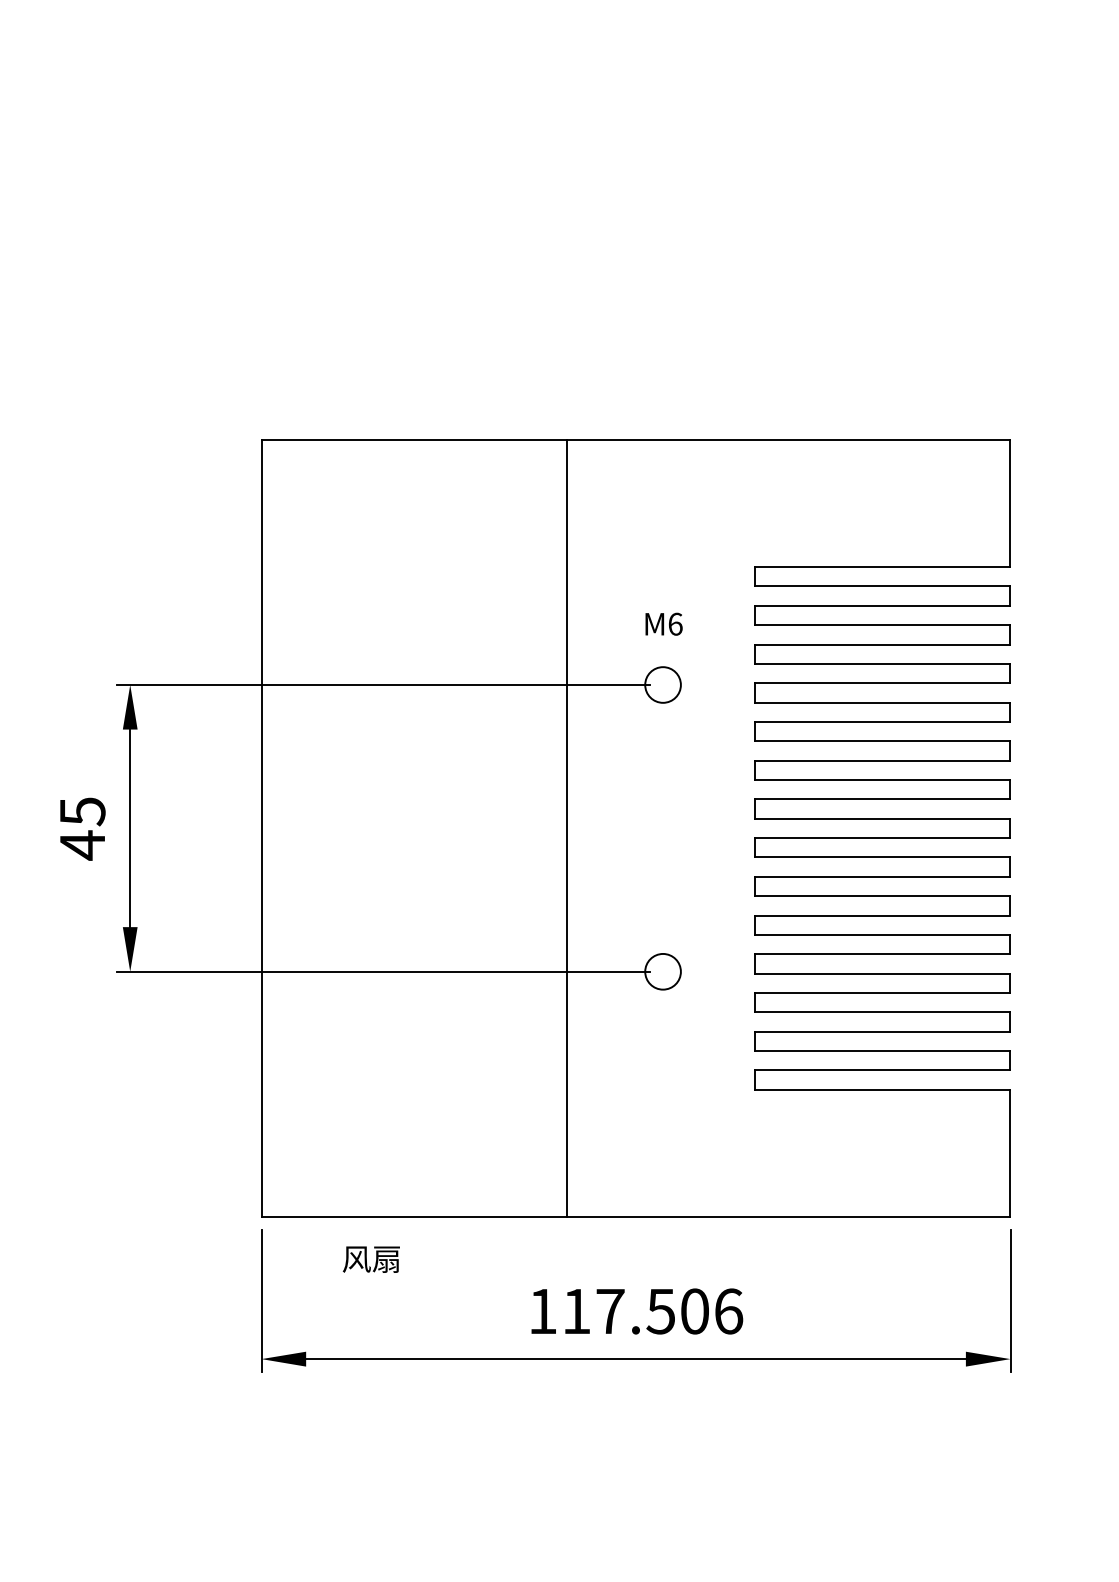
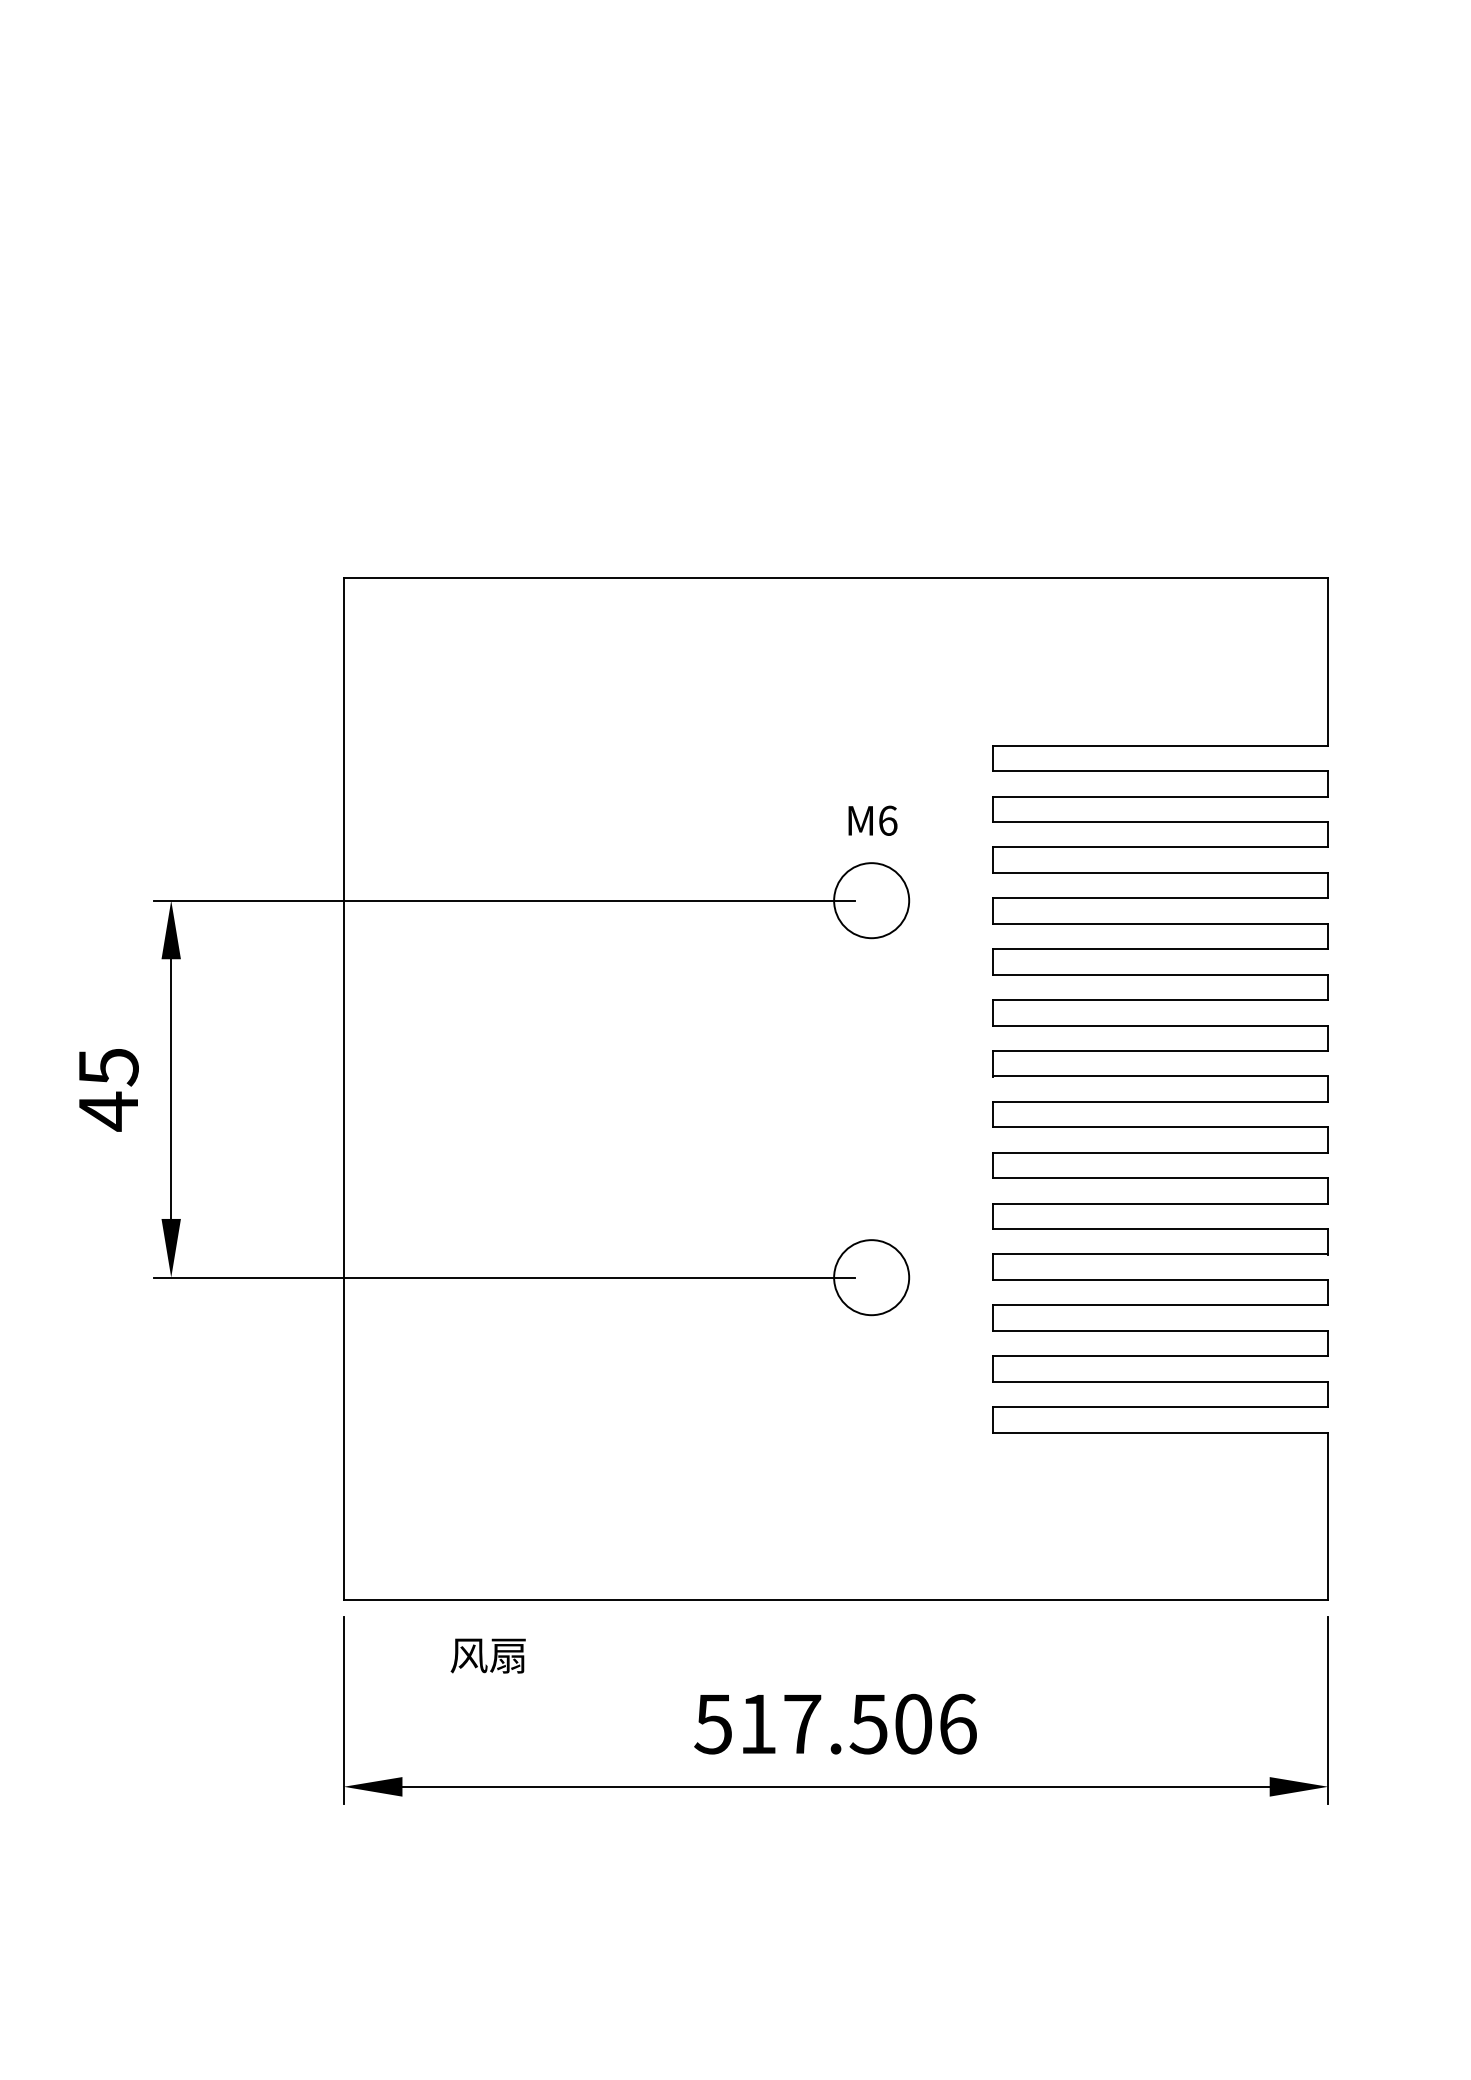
circle: (662, 684) -> (870, 900), size x1.6
line: (567, 828) -> (746, 1089), removed
circle: (662, 971) -> (870, 1277), size x1.6
text: (542, 1311) -> (713, 1724), 117.506 -> 517.506

